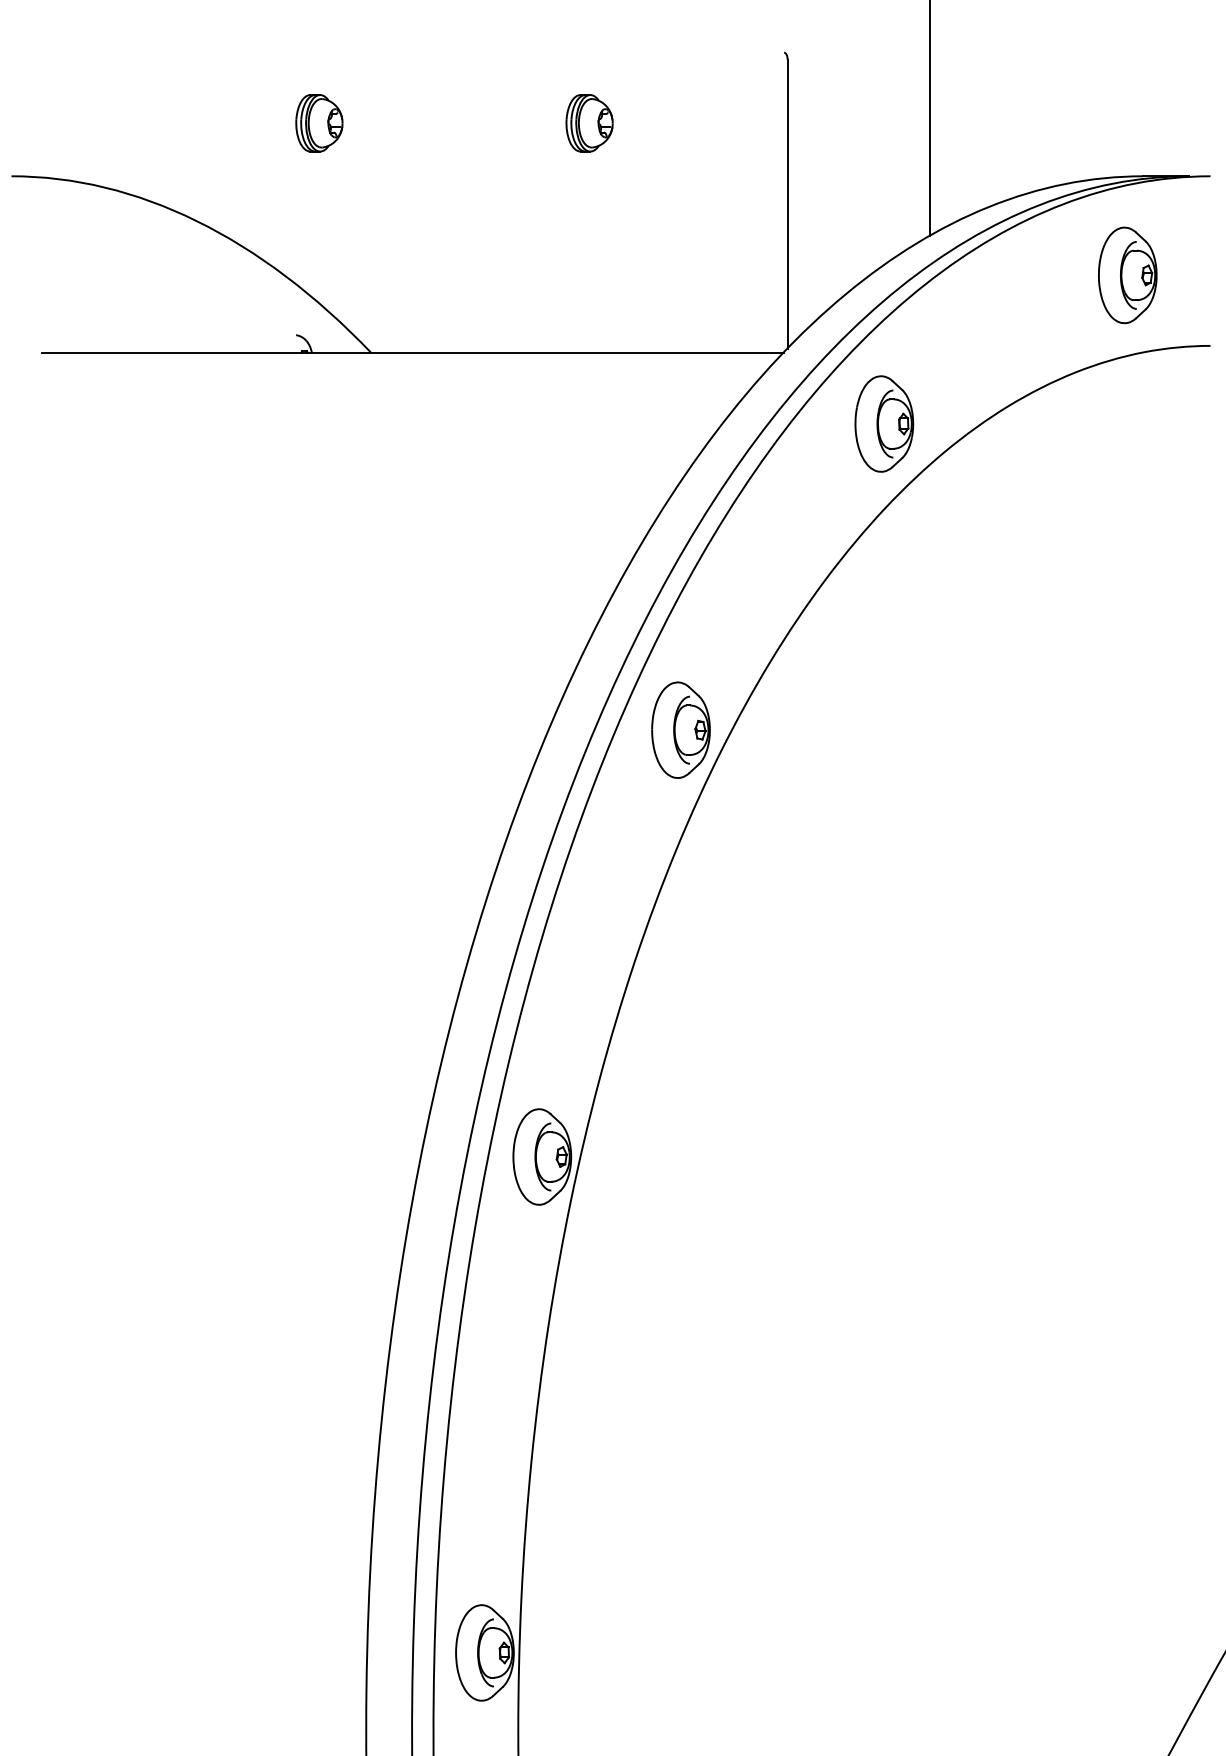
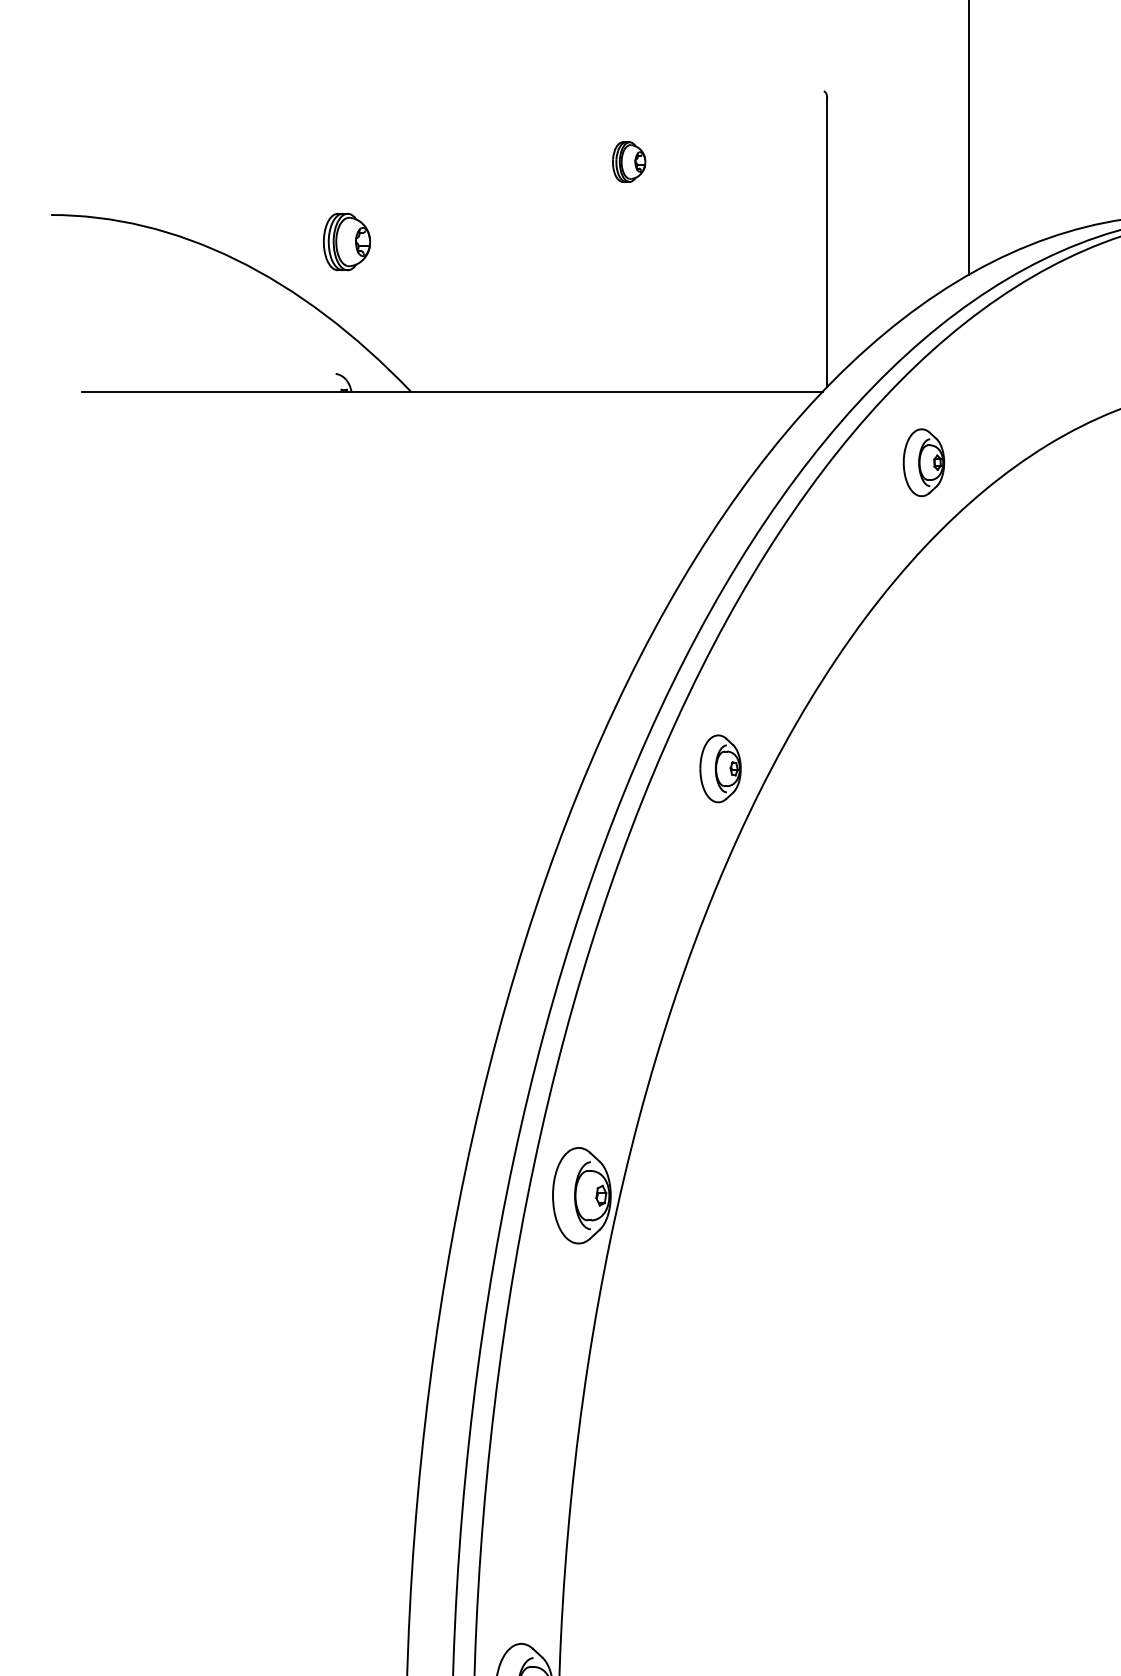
part: (319, 123) -> (347, 242), moved
part: (589, 123) -> (629, 162), size x0.7
part: (884, 423) -> (924, 462), size x0.7
part: (680, 729) -> (720, 768), size x0.7

